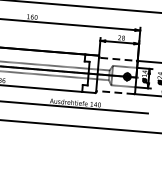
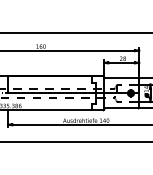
line: (118, 59) -> (121, 78), dashed -> solid
line: (115, 92) -> (121, 108), dashed -> solid

